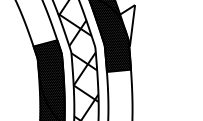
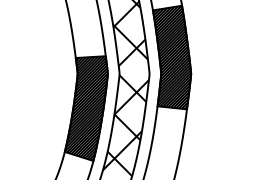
hatch: (130, 25) -> (197, 56), removed

